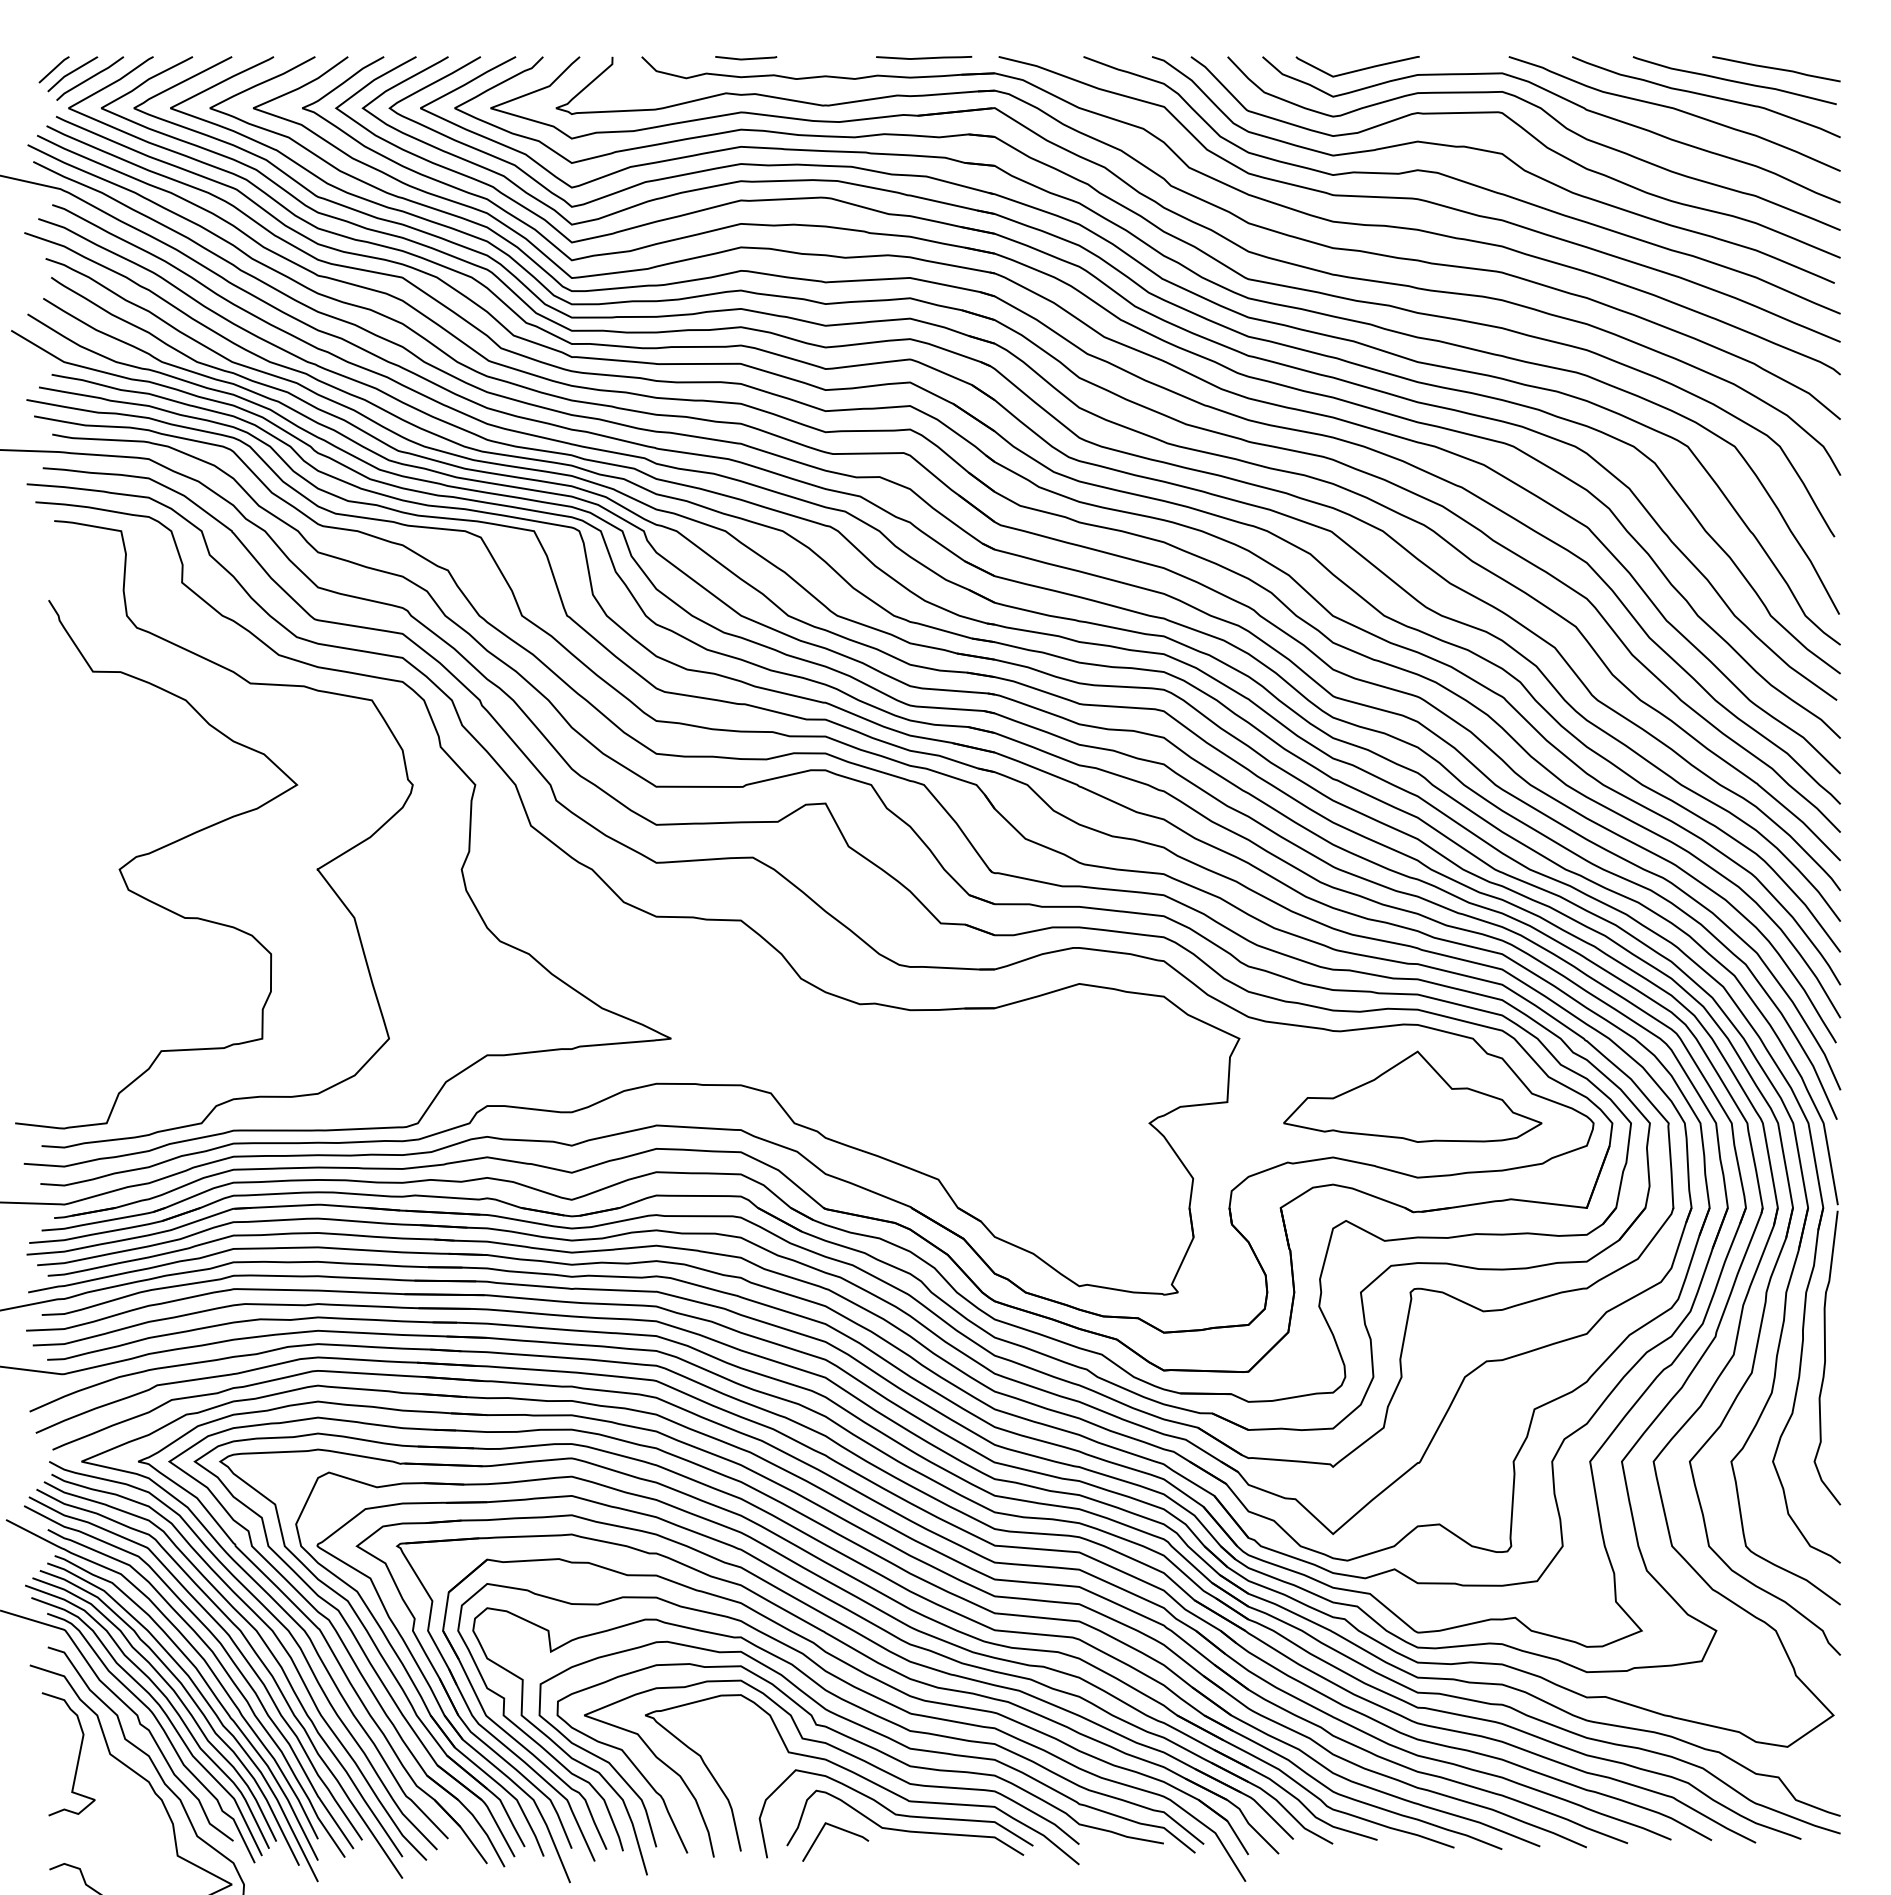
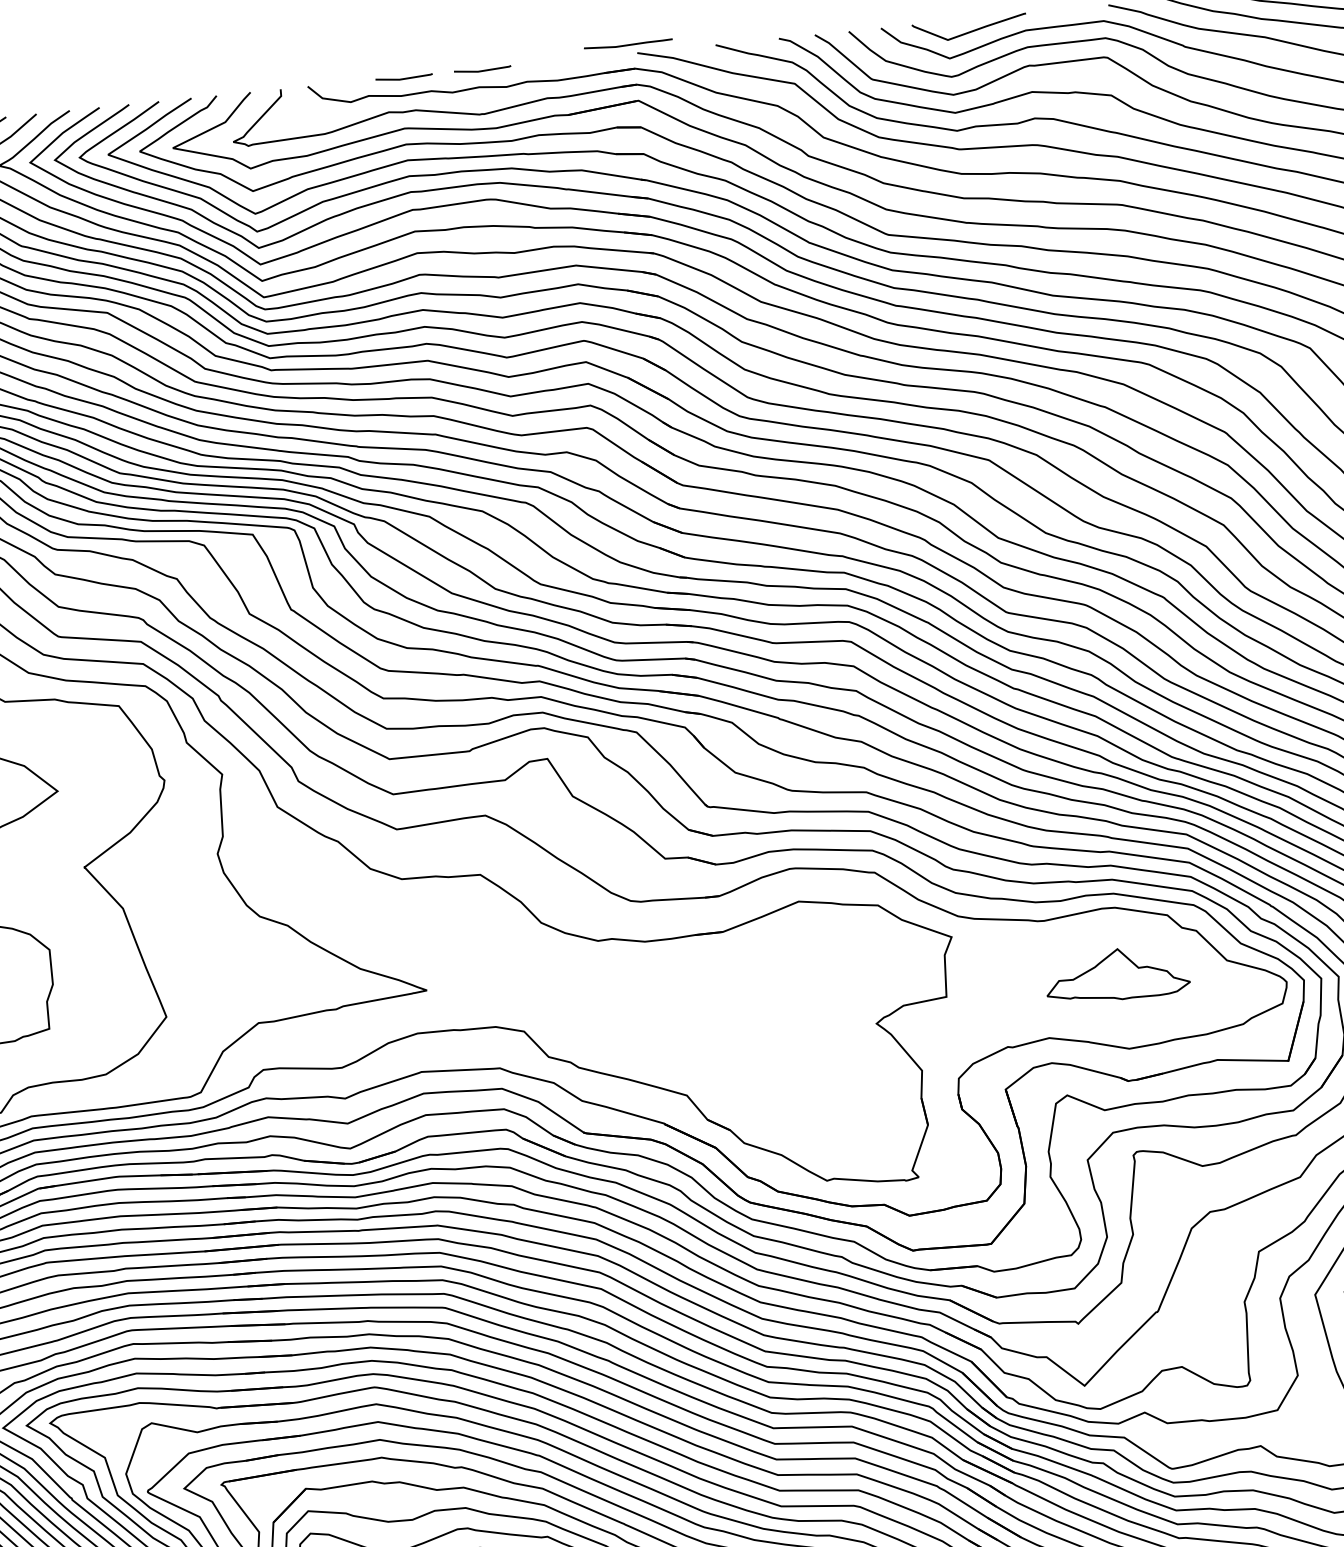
line: (924, 57) -> (628, 44), moved
line: (831, 58) -> (483, 70), added
part: (1412, 1096) -> (1116, 974), size x0.6

